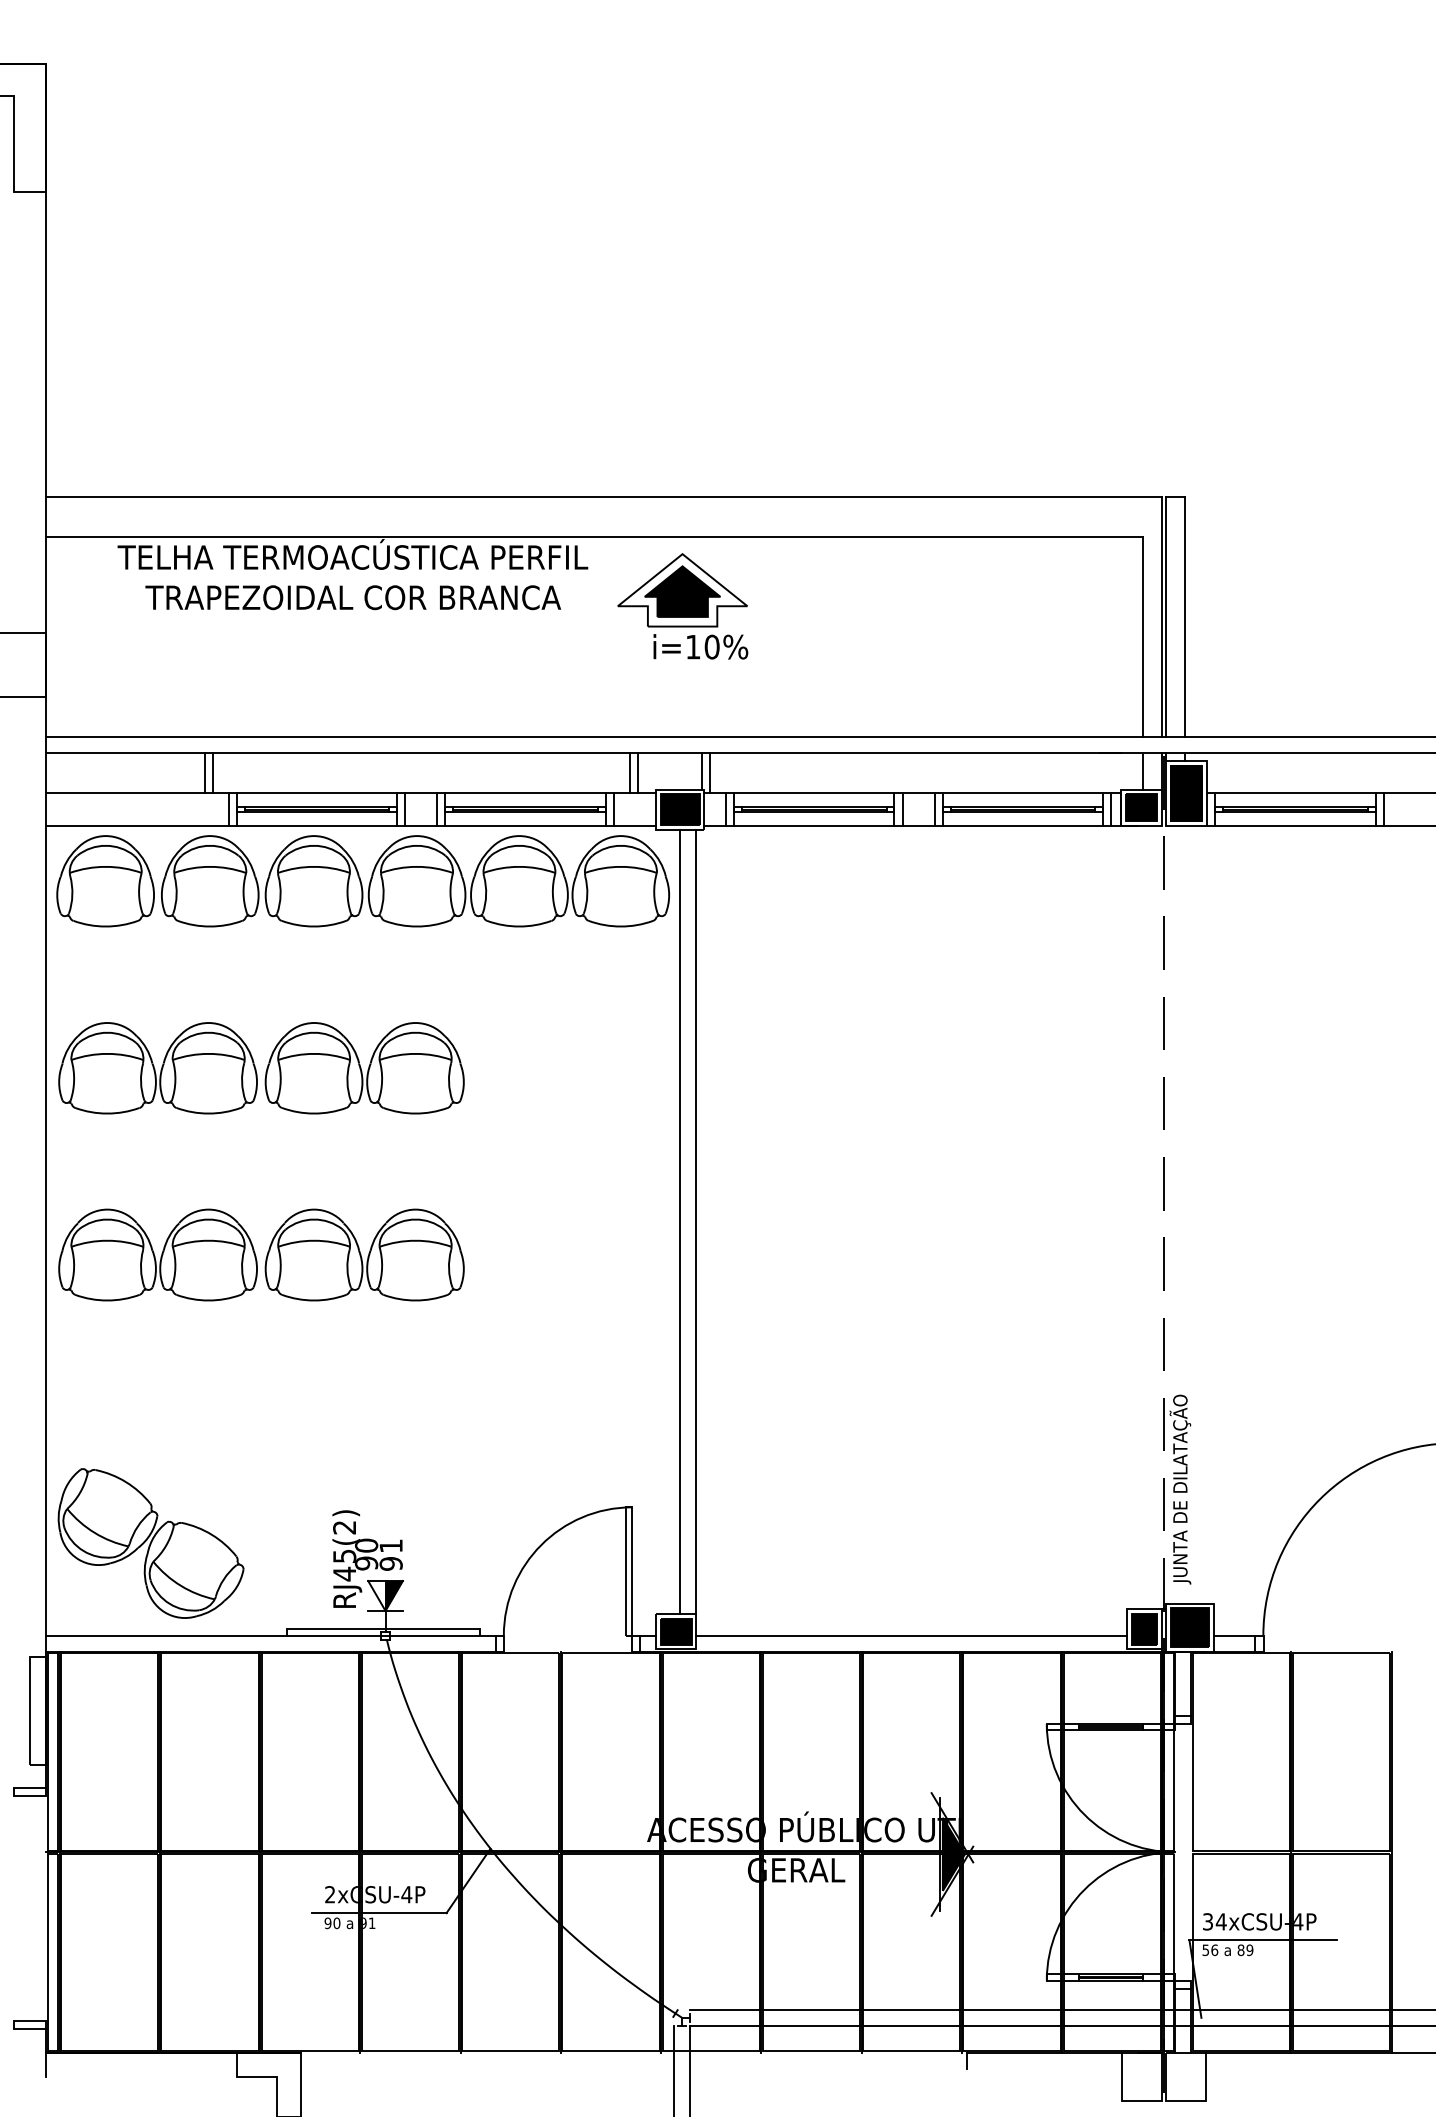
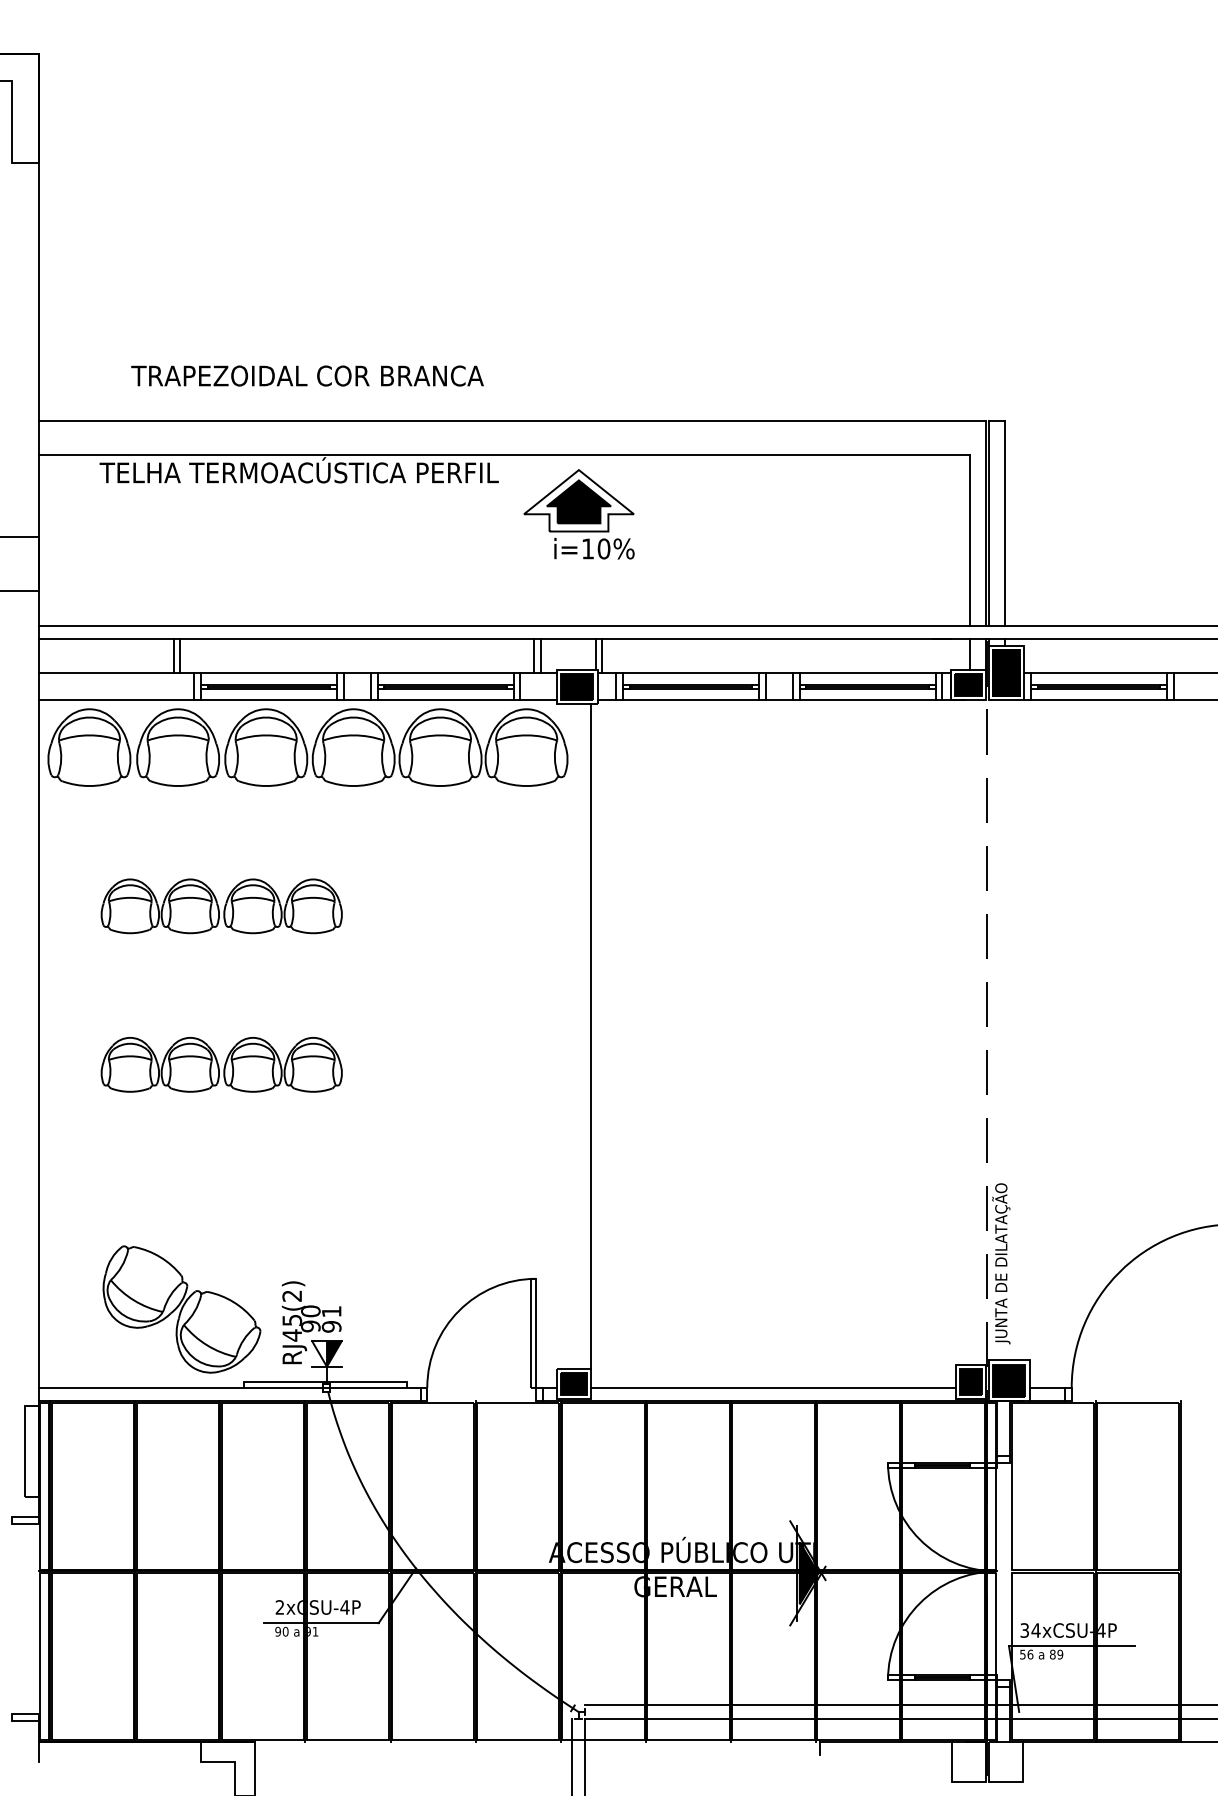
text: (353, 597) -> (307, 375), moved
part: (261, 1068) -> (221, 906), size x0.7
line: (680, 1221) -> (577, 1036), removed
part: (261, 1254) -> (221, 1064), size x0.7
part: (150, 1543) -> (181, 1309), moved

